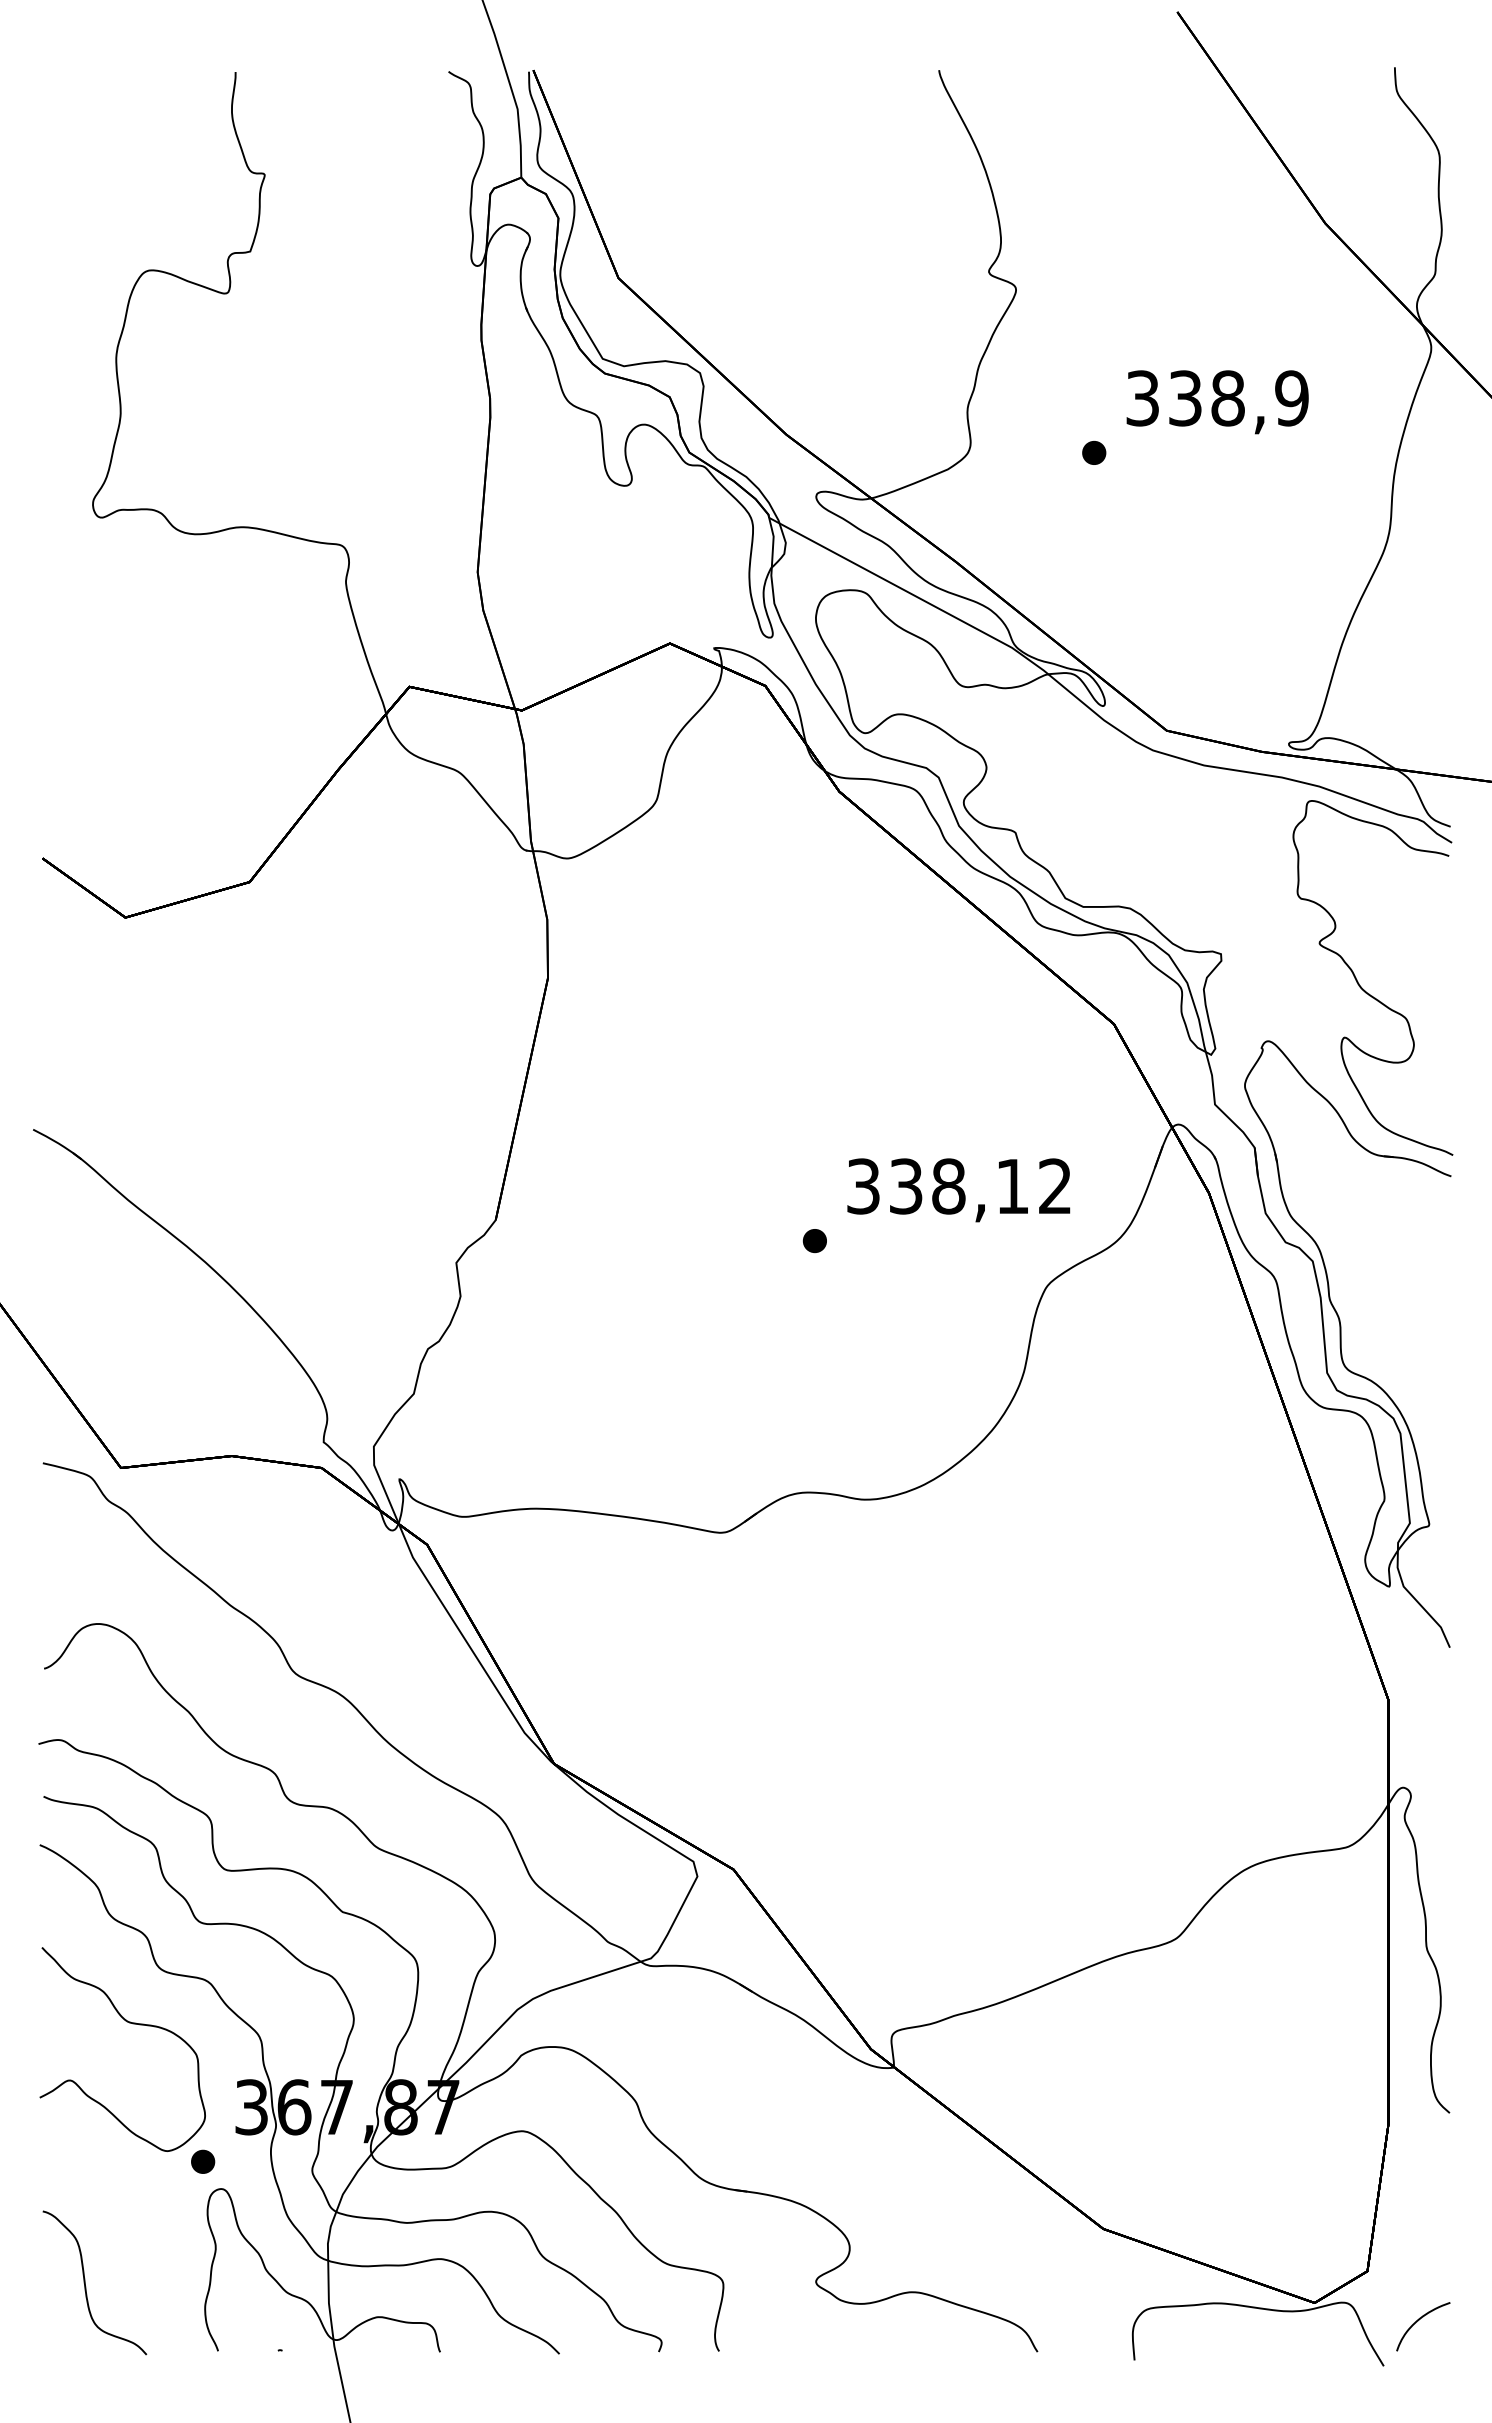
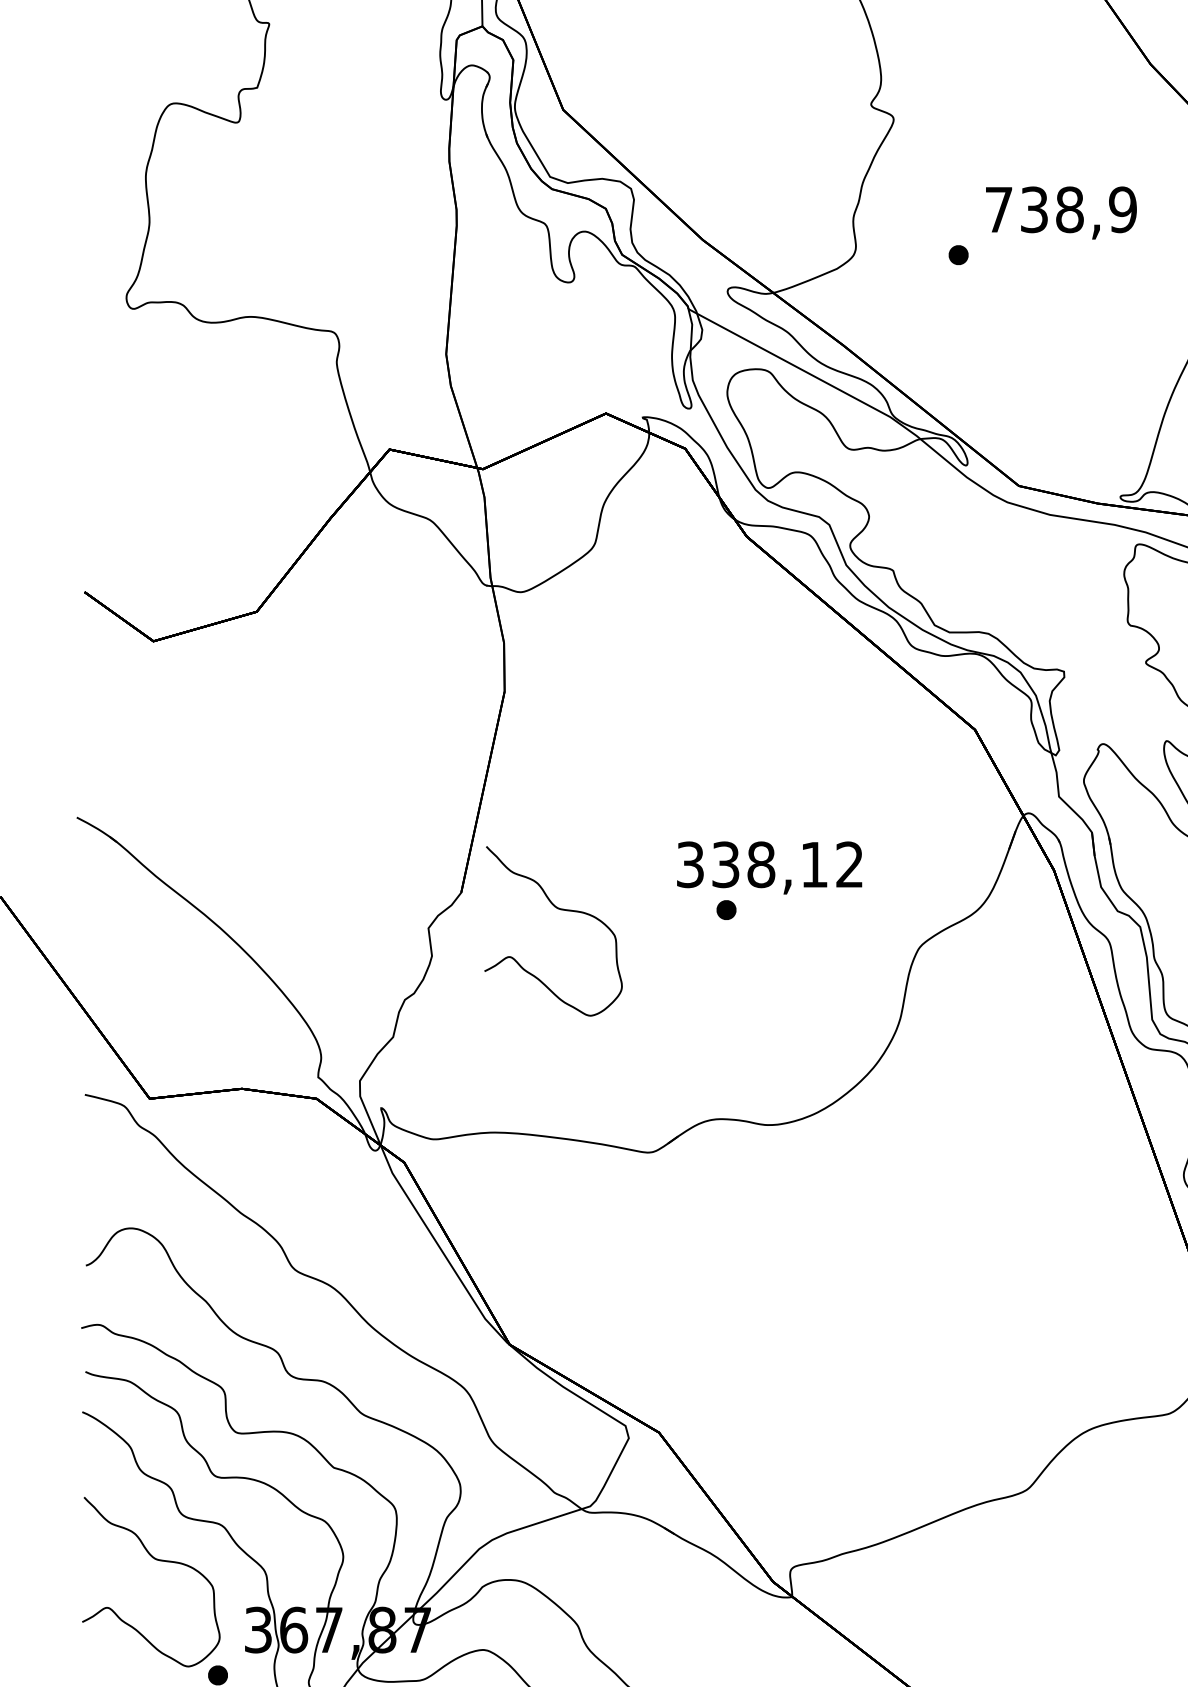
text: (1142, 398) -> (998, 209), 338,9 -> 738,9
text: (958, 1190) -> (769, 868), moved
curve: (613, 1240) -> (559, 909), added

